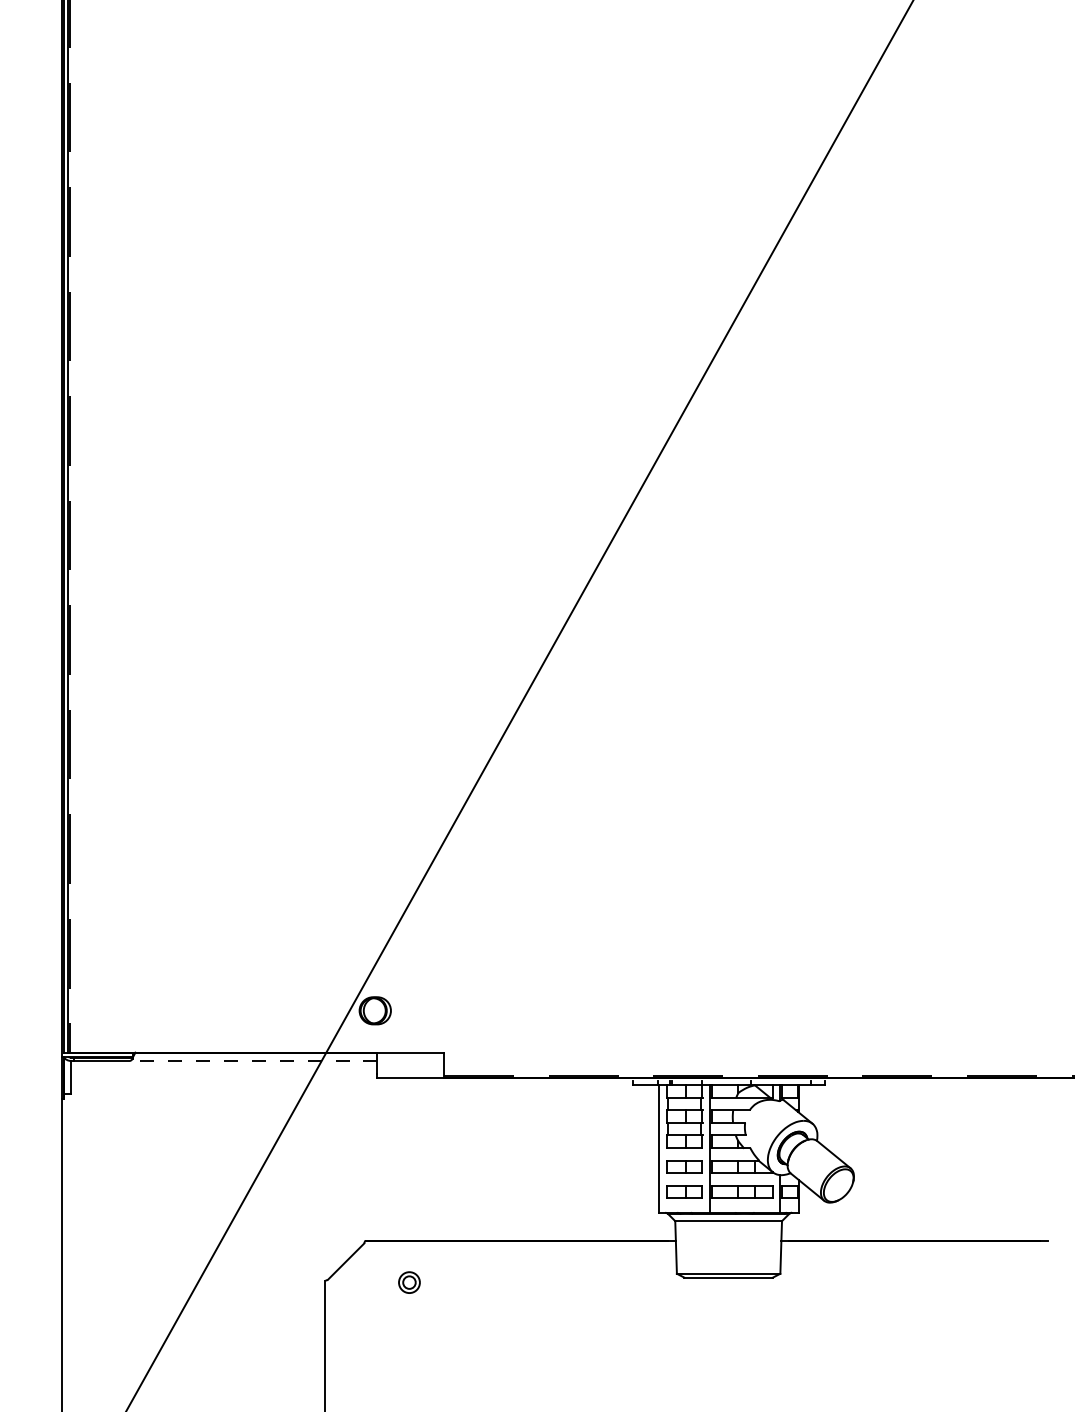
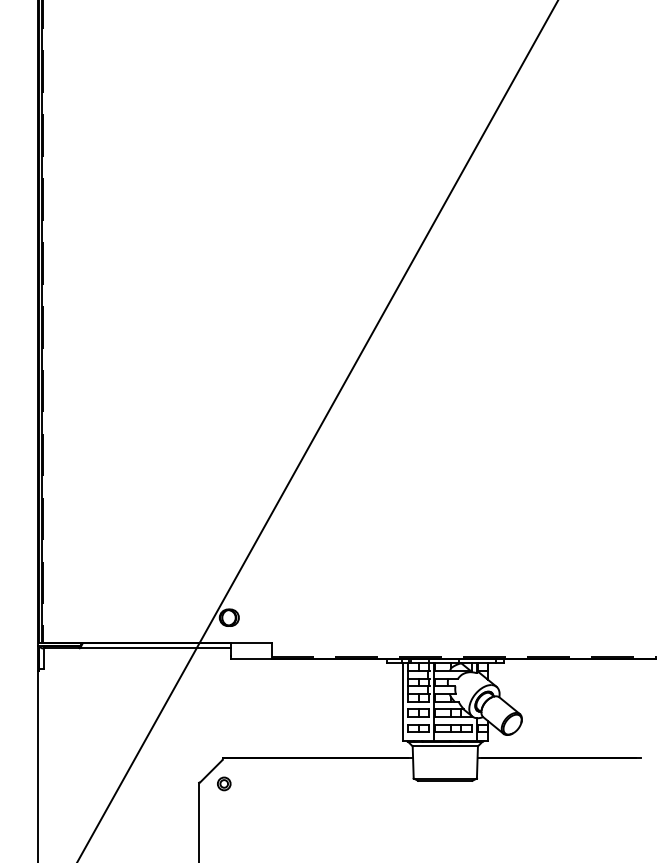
line: (252, 1061) -> (154, 648), dashed -> solid
part: (409, 1281) -> (224, 783), moved

